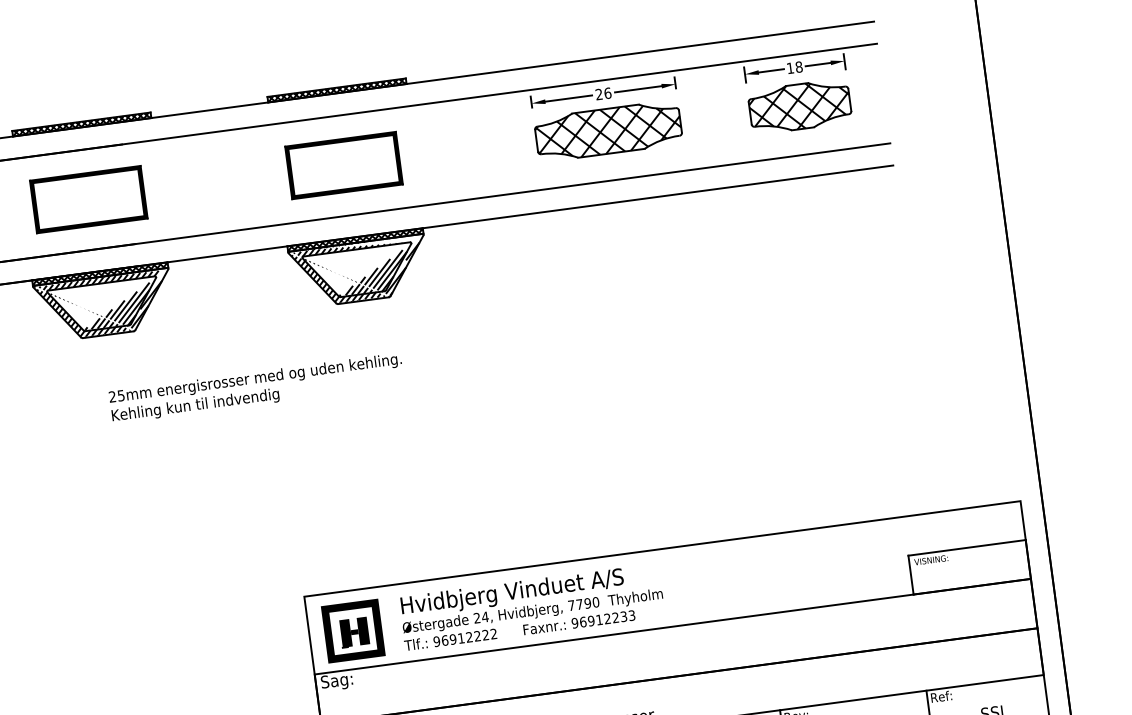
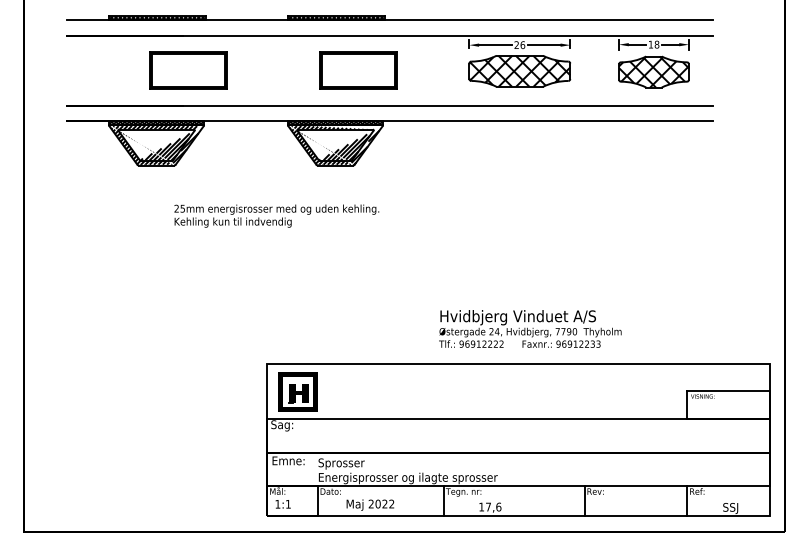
part: (344, 165) -> (358, 70), moved
part: (88, 199) -> (188, 70), moved
text: (256, 387) -> (276, 215), moved
text: (532, 606) -> (530, 328), moved

